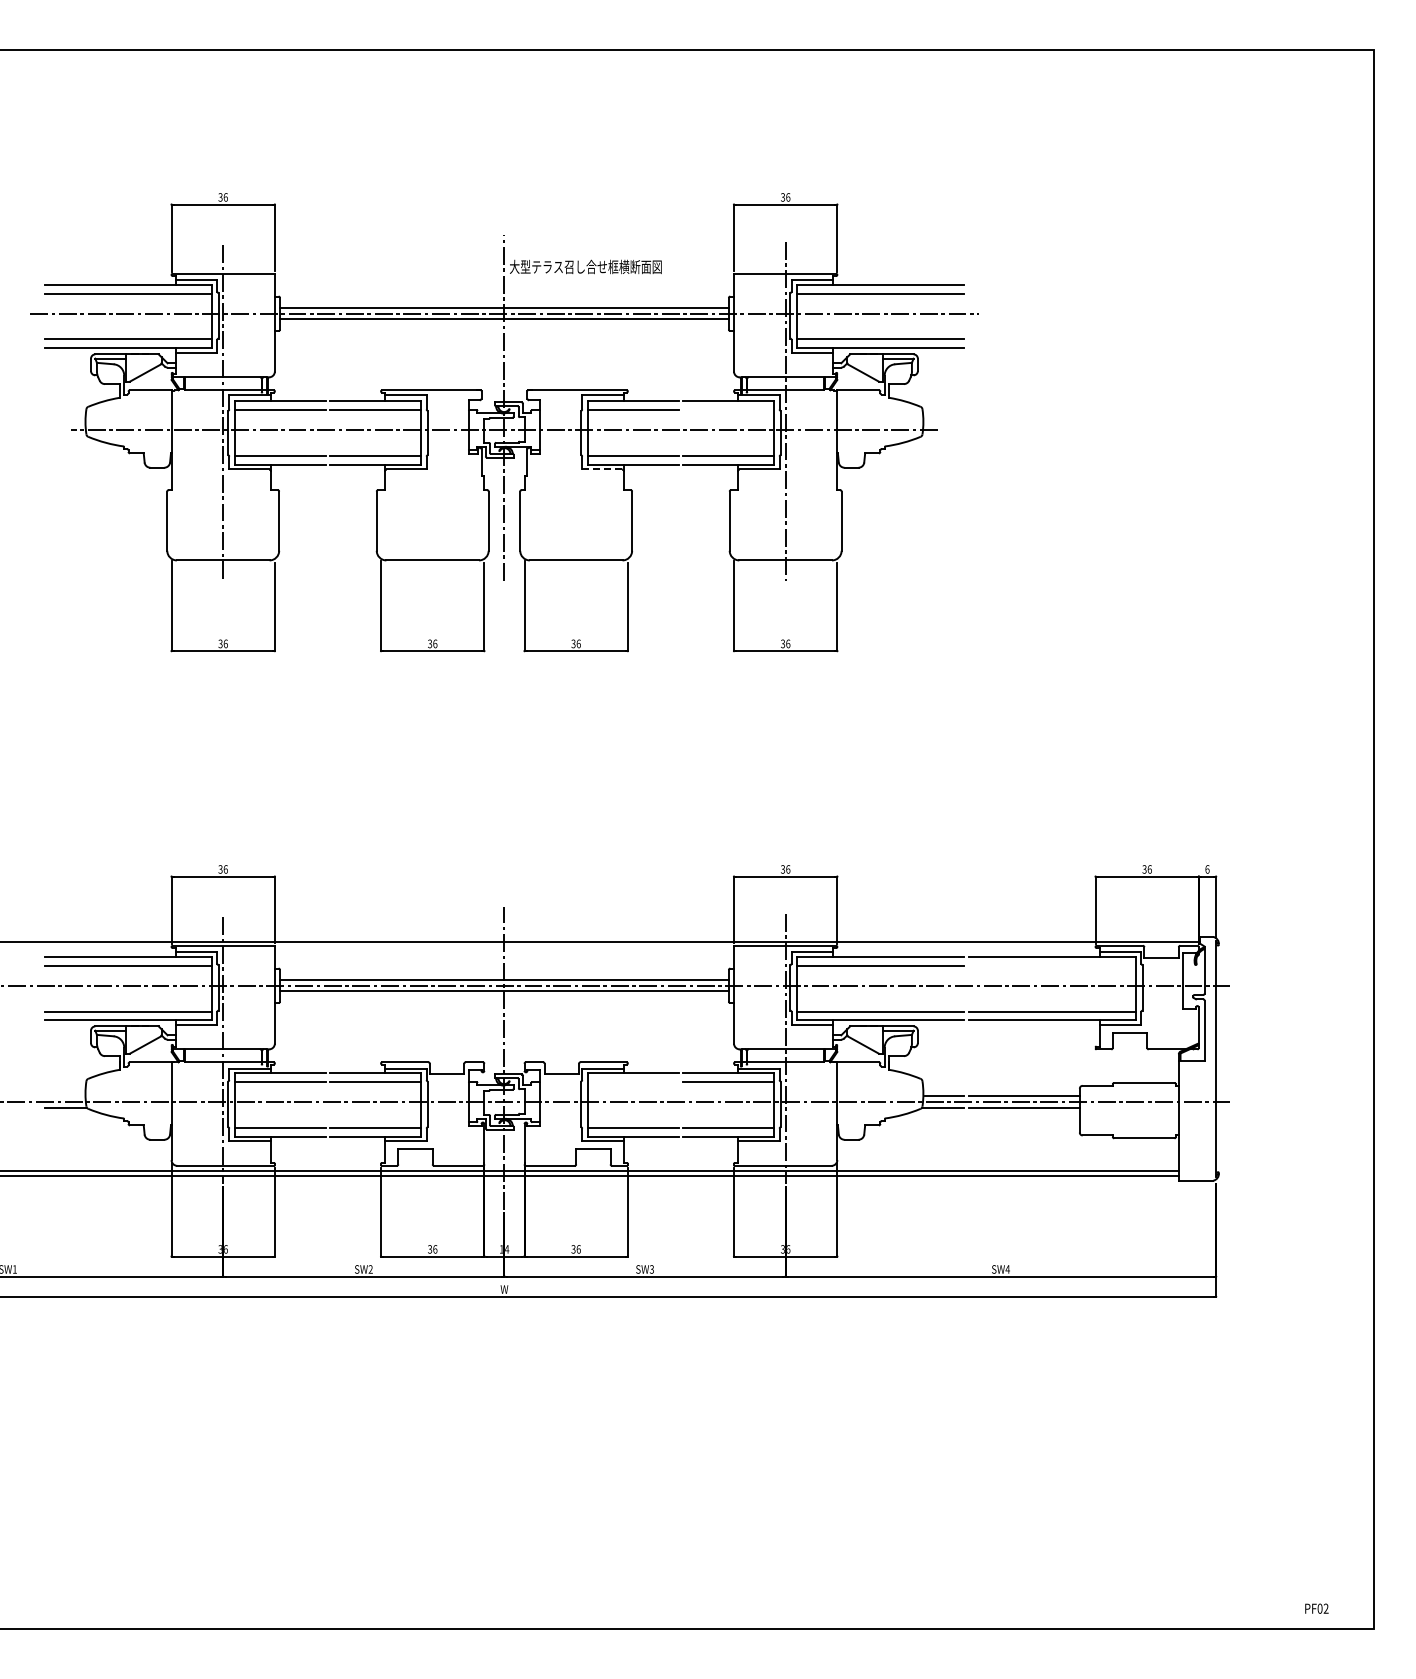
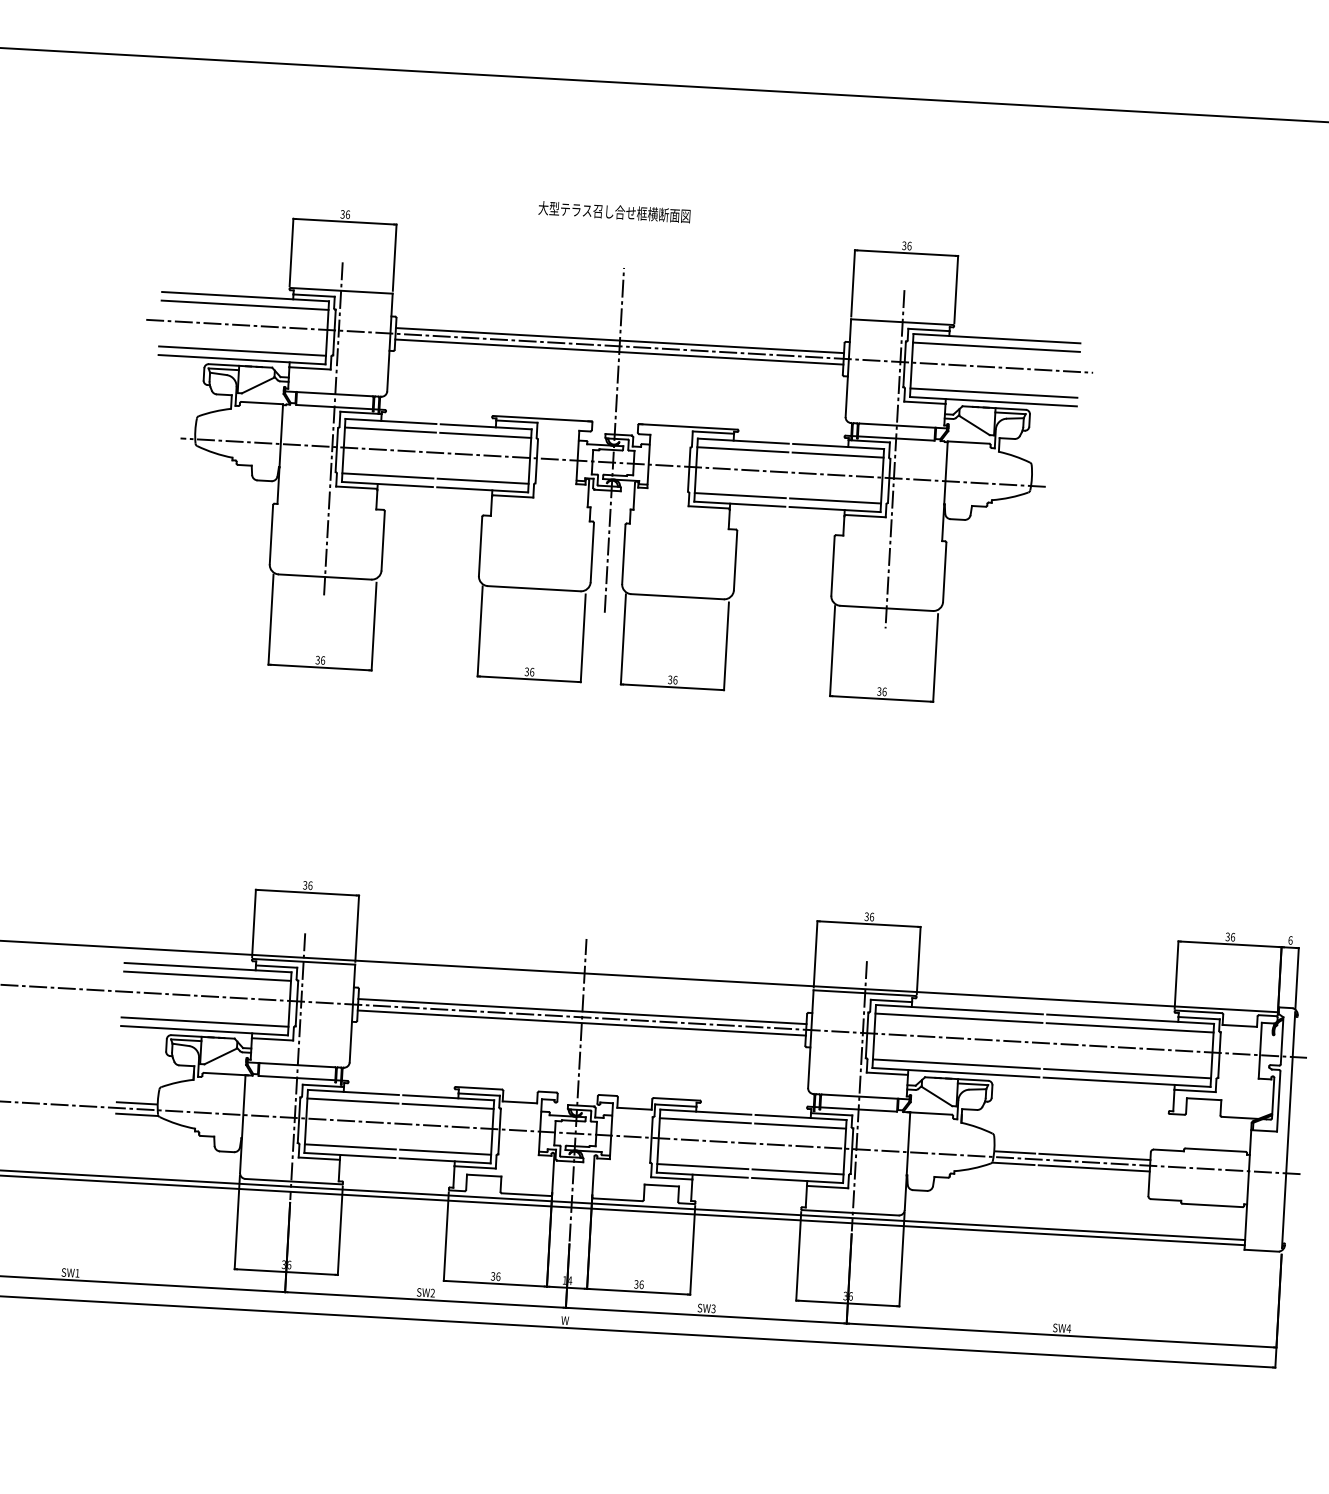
text: (585, 266) -> (614, 211), moved
line: (728, 410) -> (837, 455), added
line: (602, 469) -> (708, 507), dashed -> solid
line: (1051, 965) -> (1129, 1027), added
line: (632, 1082) -> (704, 1121), added
line: (64, 1096) -> (136, 1103), added

